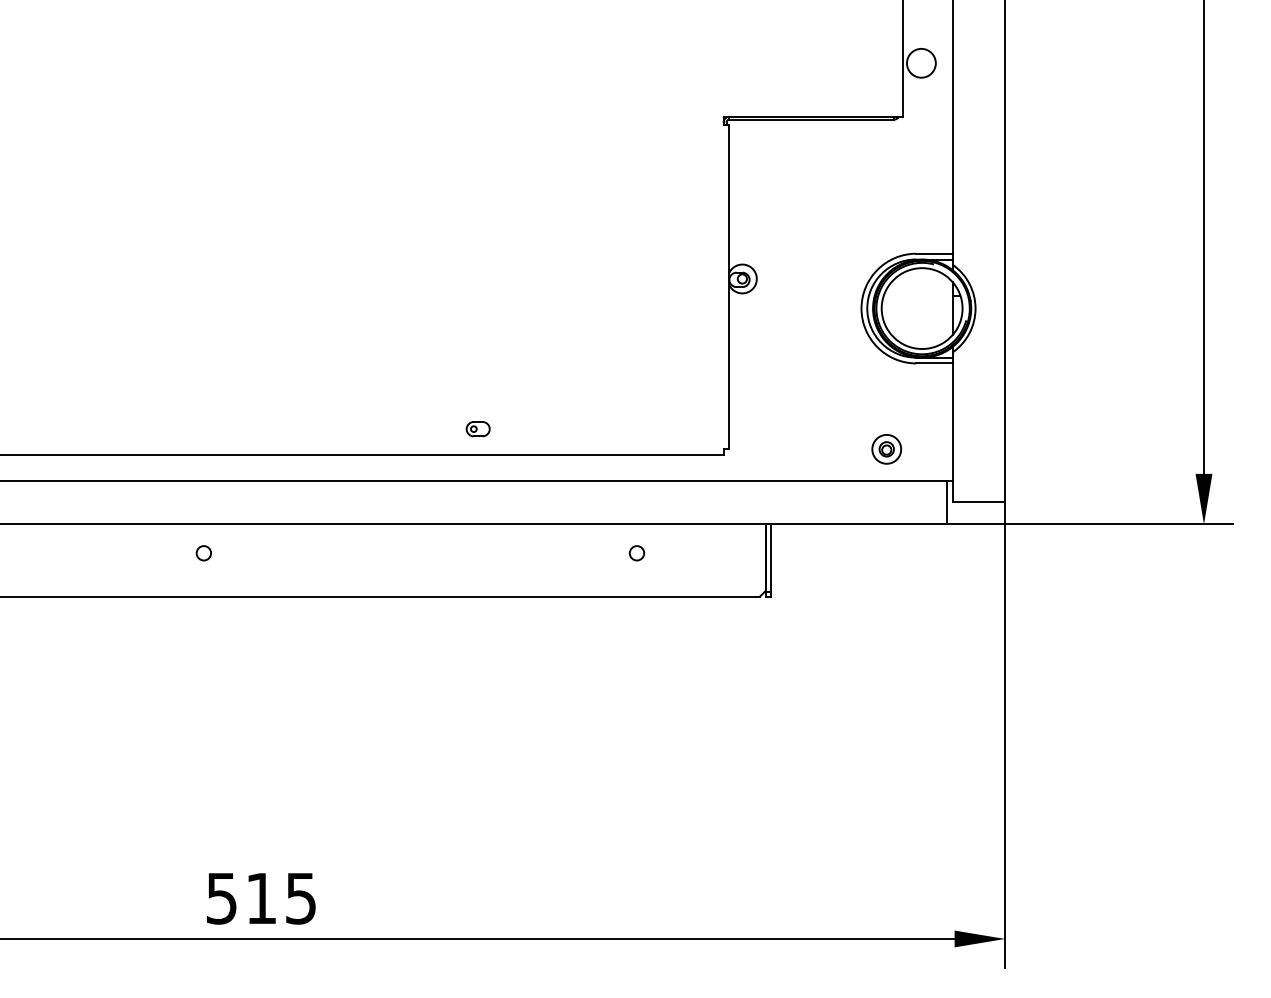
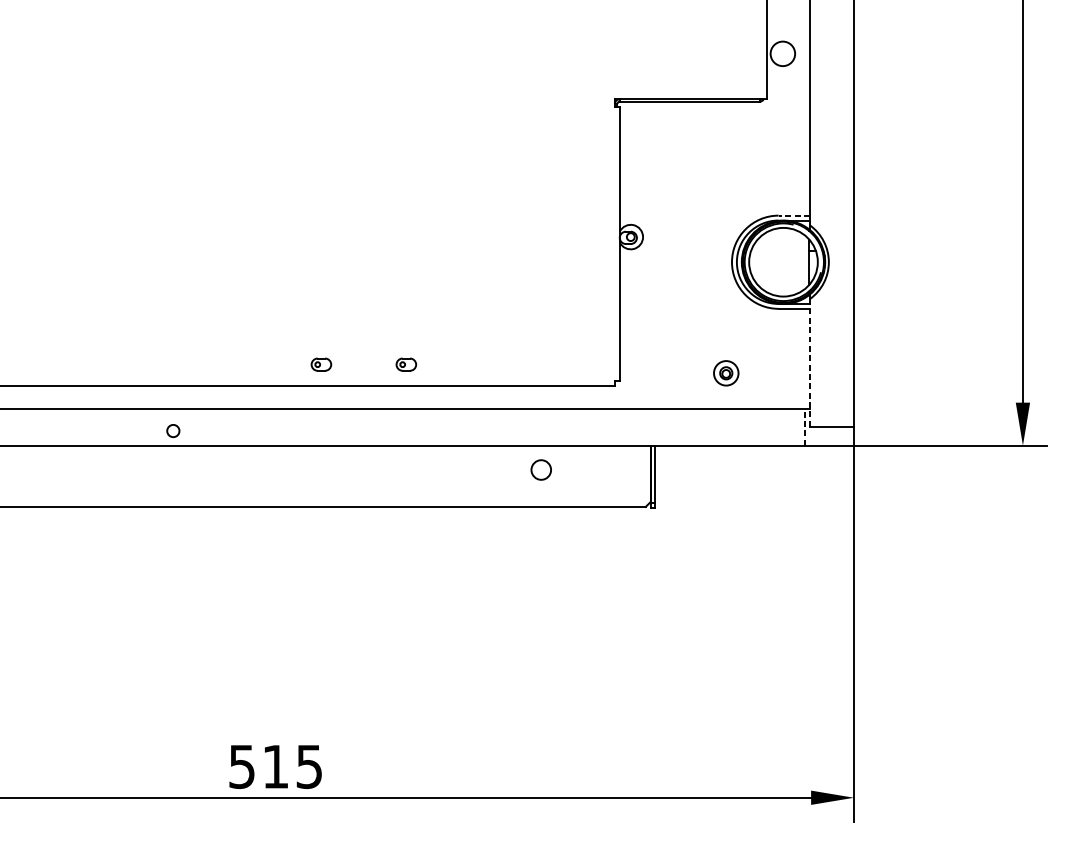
line: (934, 253) -> (794, 215), solid -> dashed
line: (953, 427) -> (810, 363), solid -> dashed
part: (377, 429) -> (320, 364), added
part: (886, 449) -> (726, 373), moved
line: (947, 502) -> (805, 426), solid -> dashed
circle: (203, 553) -> (173, 431), moved
circle: (636, 553) -> (540, 470), size x1.6
text: (261, 898) -> (275, 766), moved

